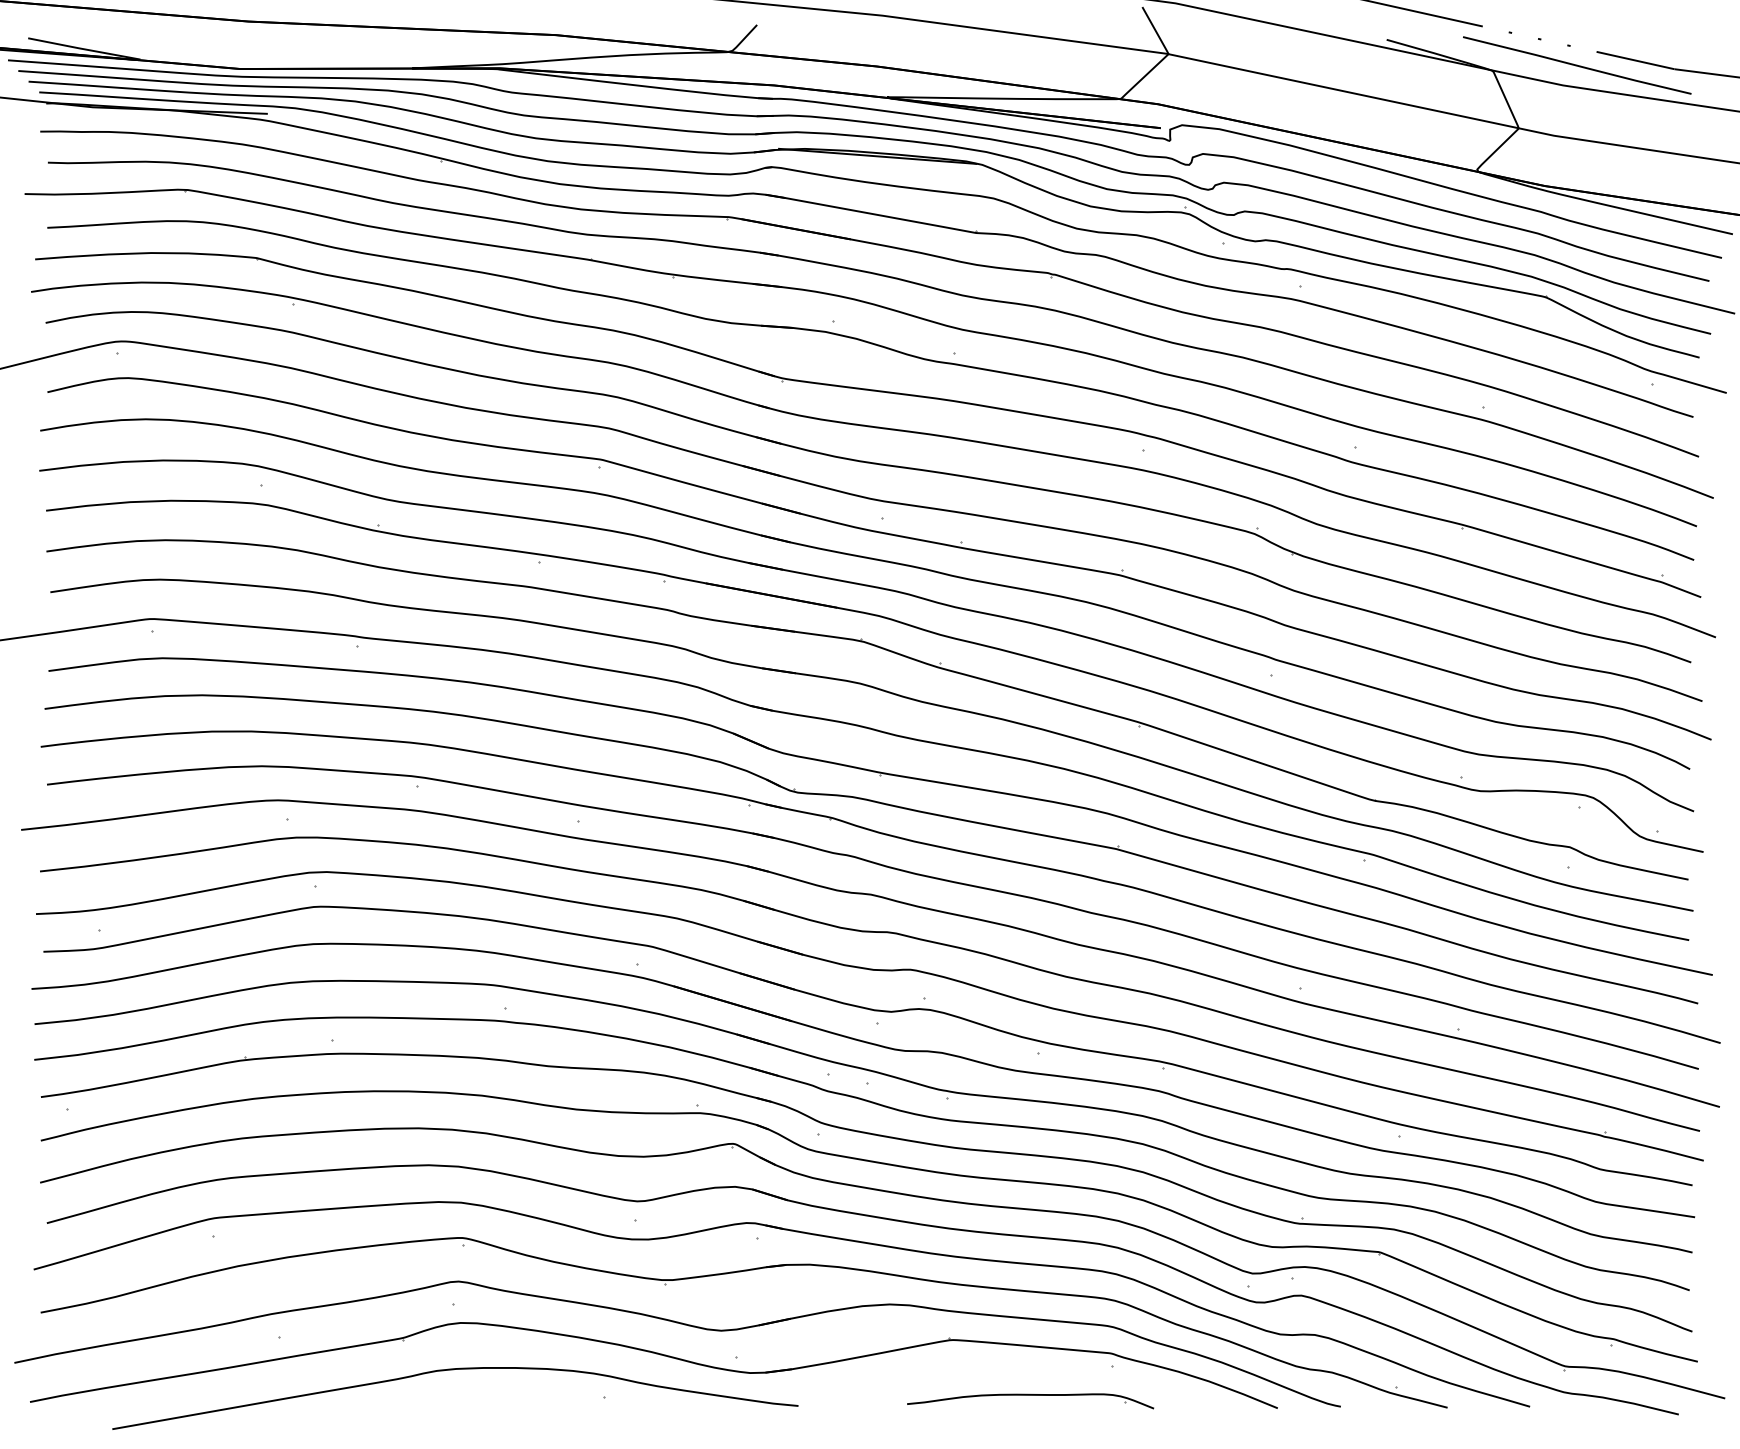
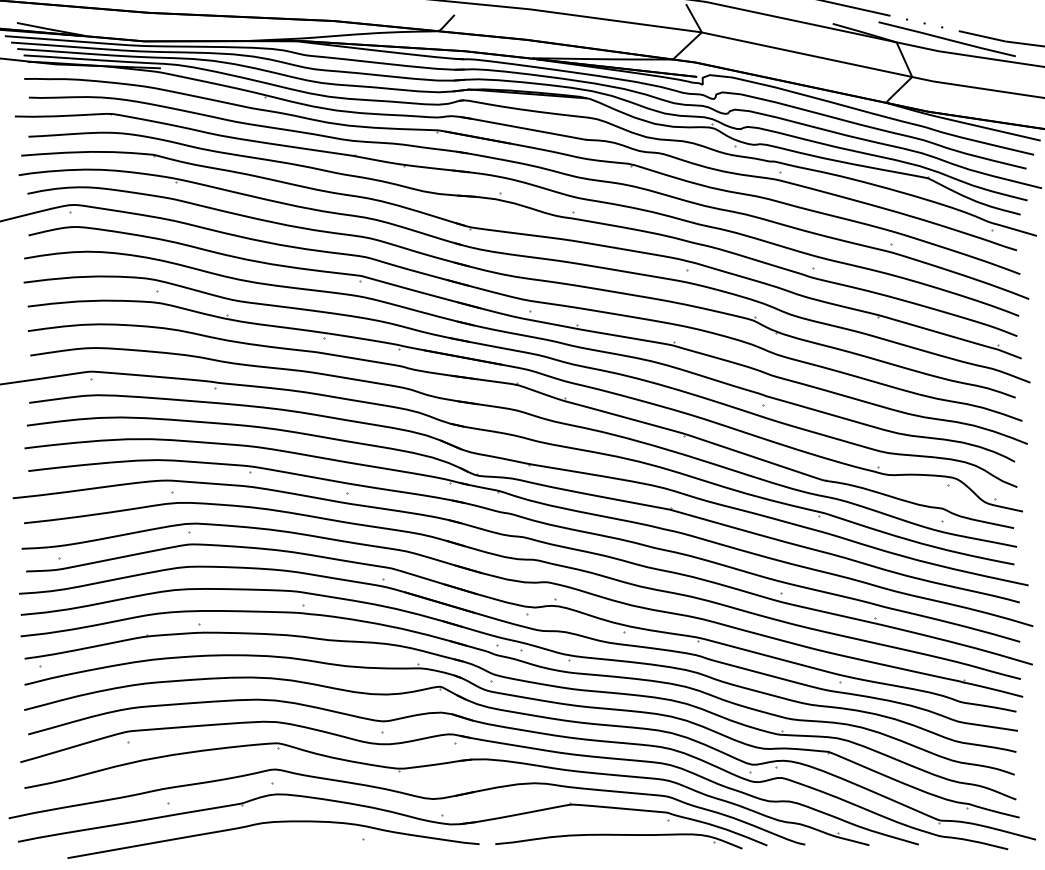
part: (1029, 1401) -> (618, 841), size x1.67

